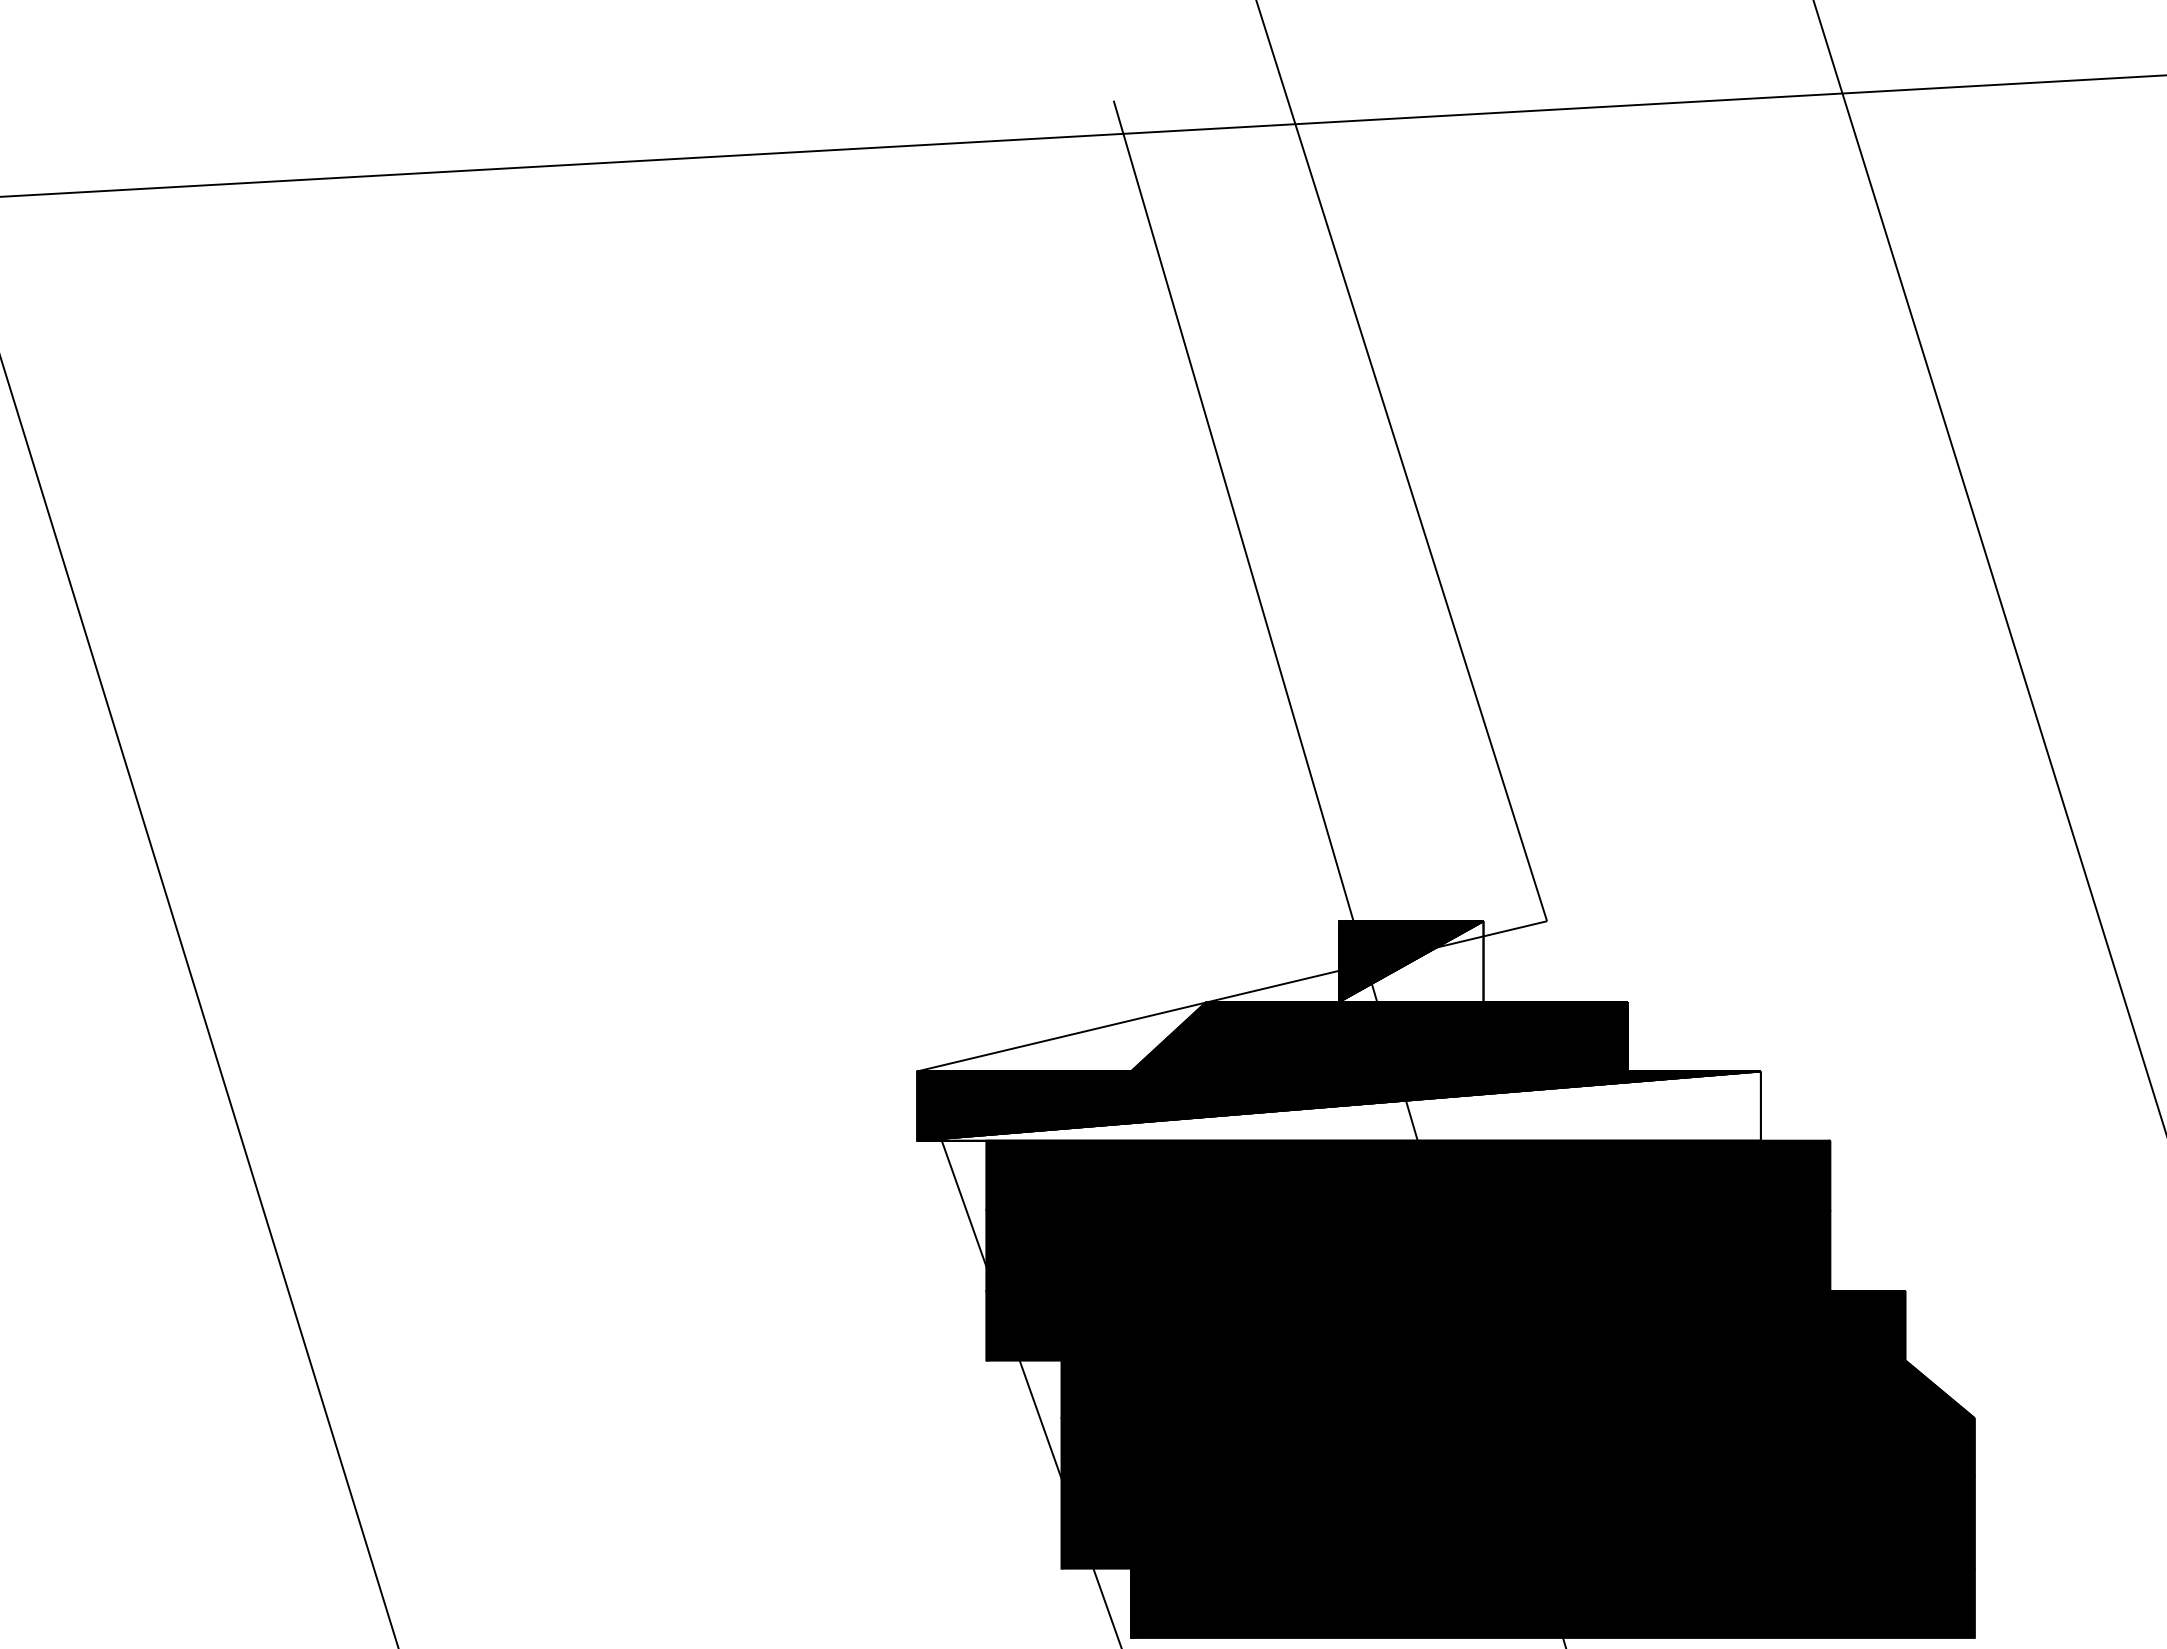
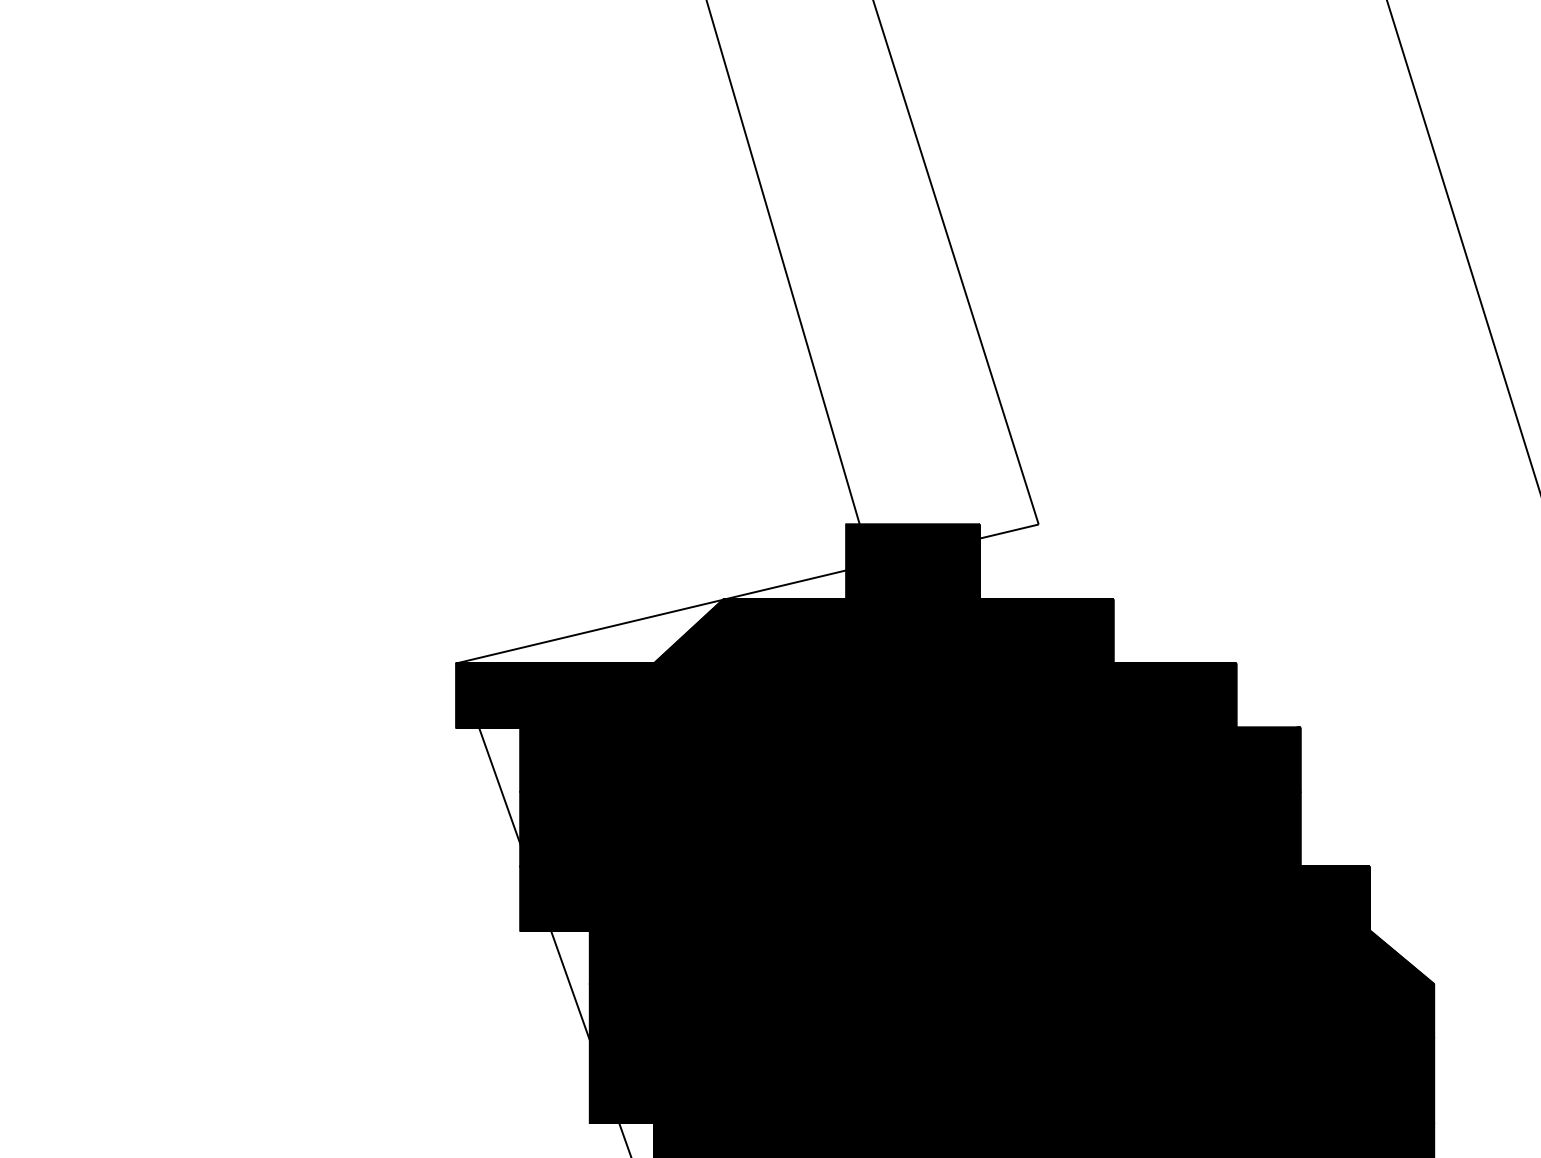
fill: (1411, 961) -> (913, 561), added
fill: (1338, 1105) -> (845, 694), added

